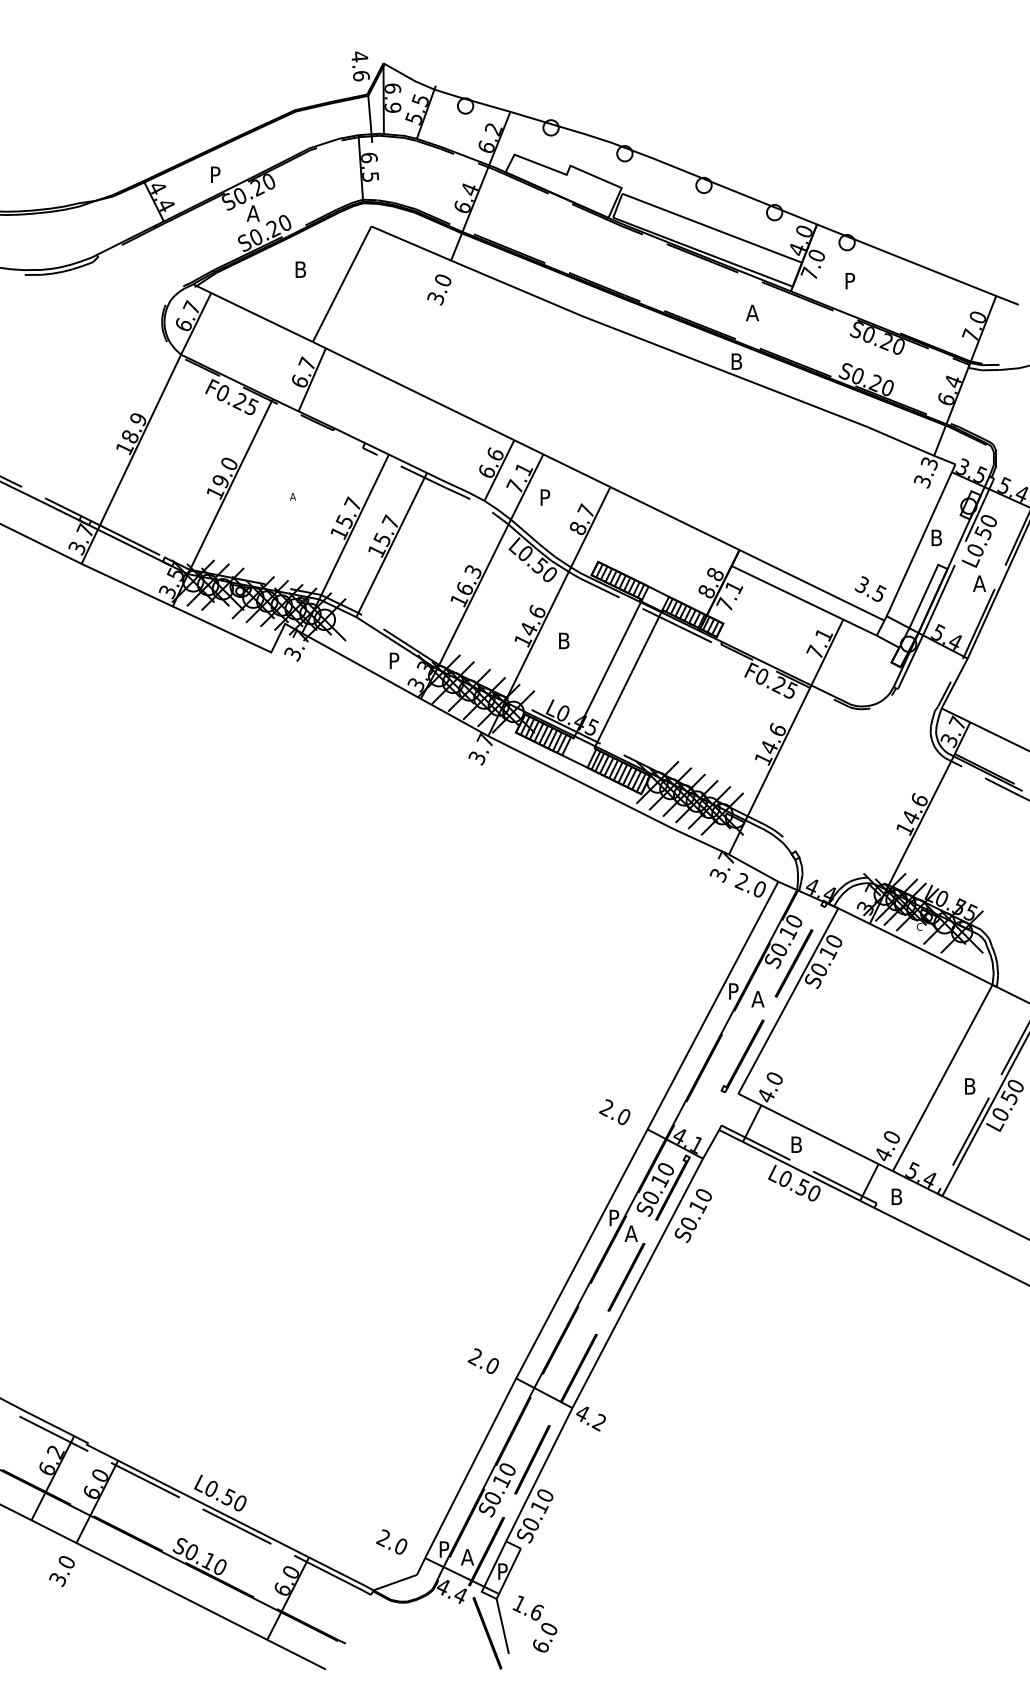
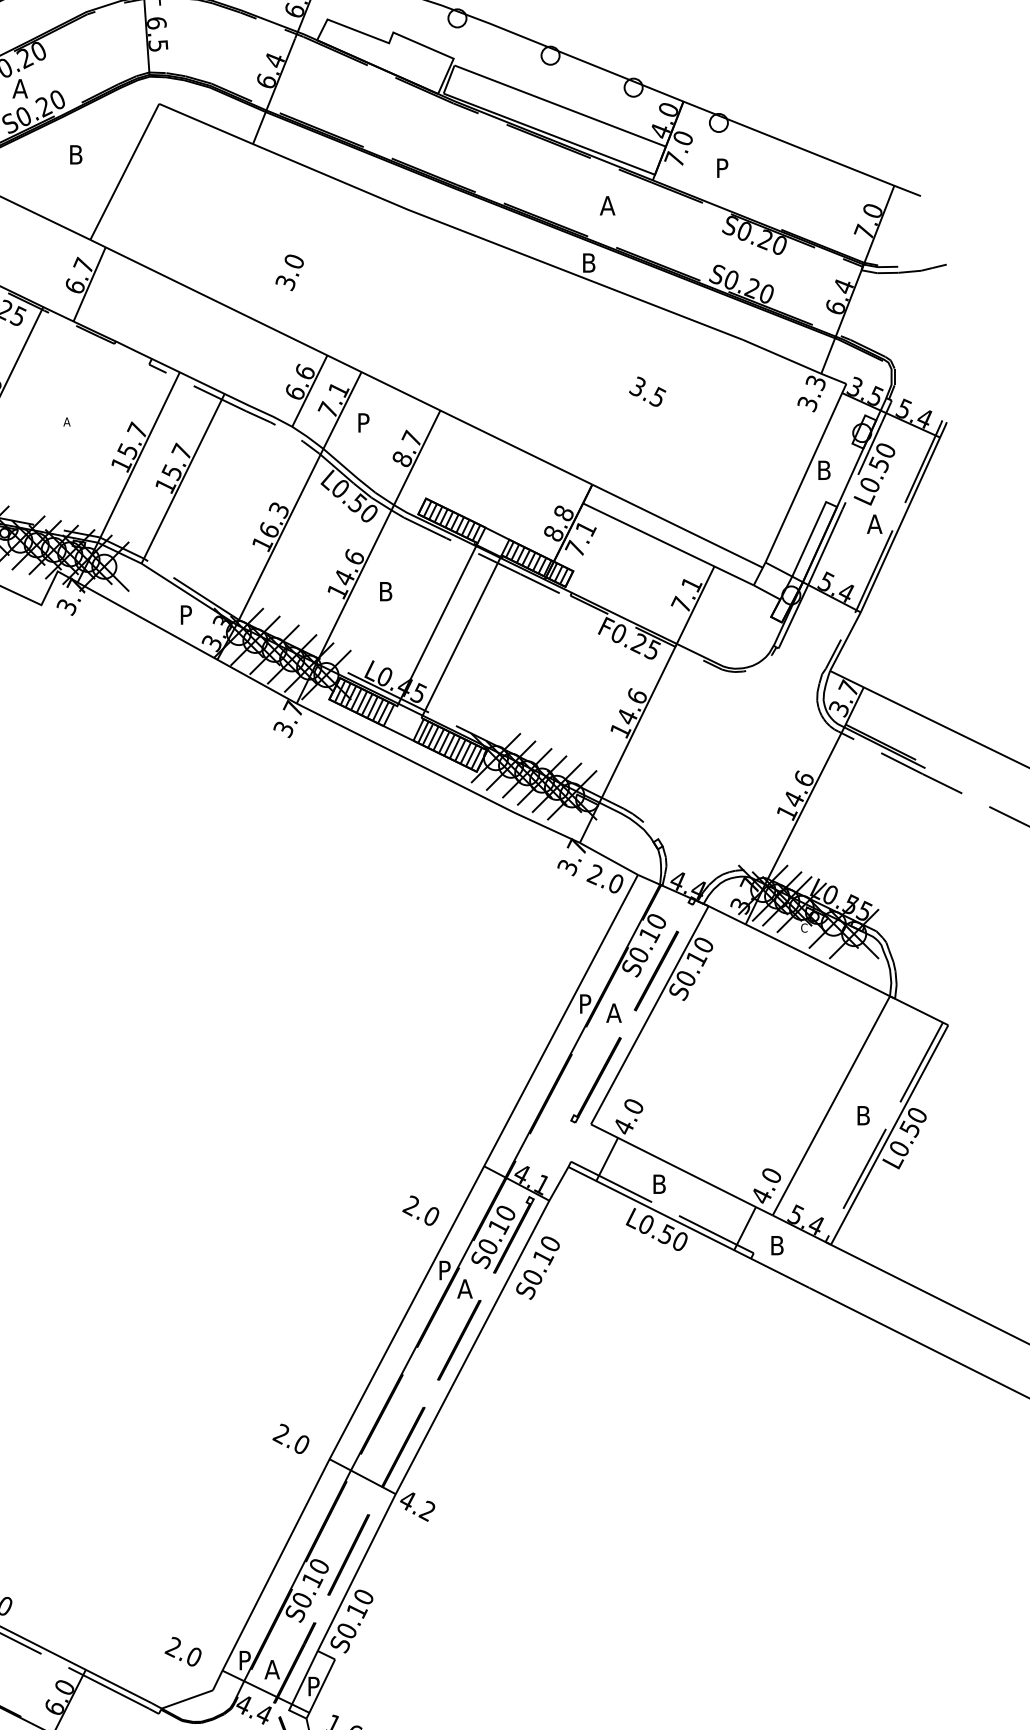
text: (439, 289) -> (289, 272), moved
text: (870, 588) -> (647, 391), moved
text: (614, 1111) -> (420, 1209), moved

